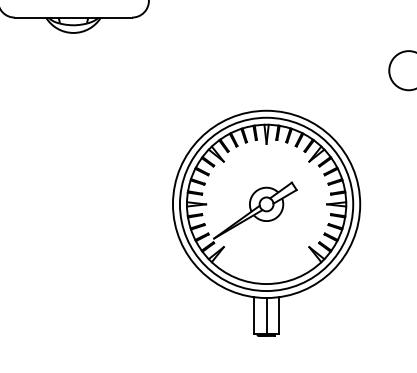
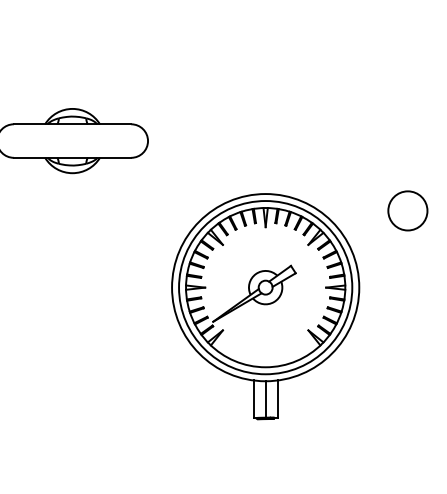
part: (266, 223) -> (265, 306), moved

